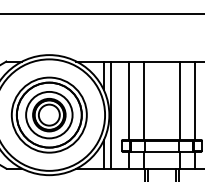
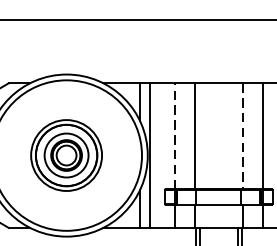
line: (129, 100) -> (174, 135), solid -> dashed
line: (179, 101) -> (242, 137), solid -> dashed
part: (48, 114) -> (65, 154), size x0.7

